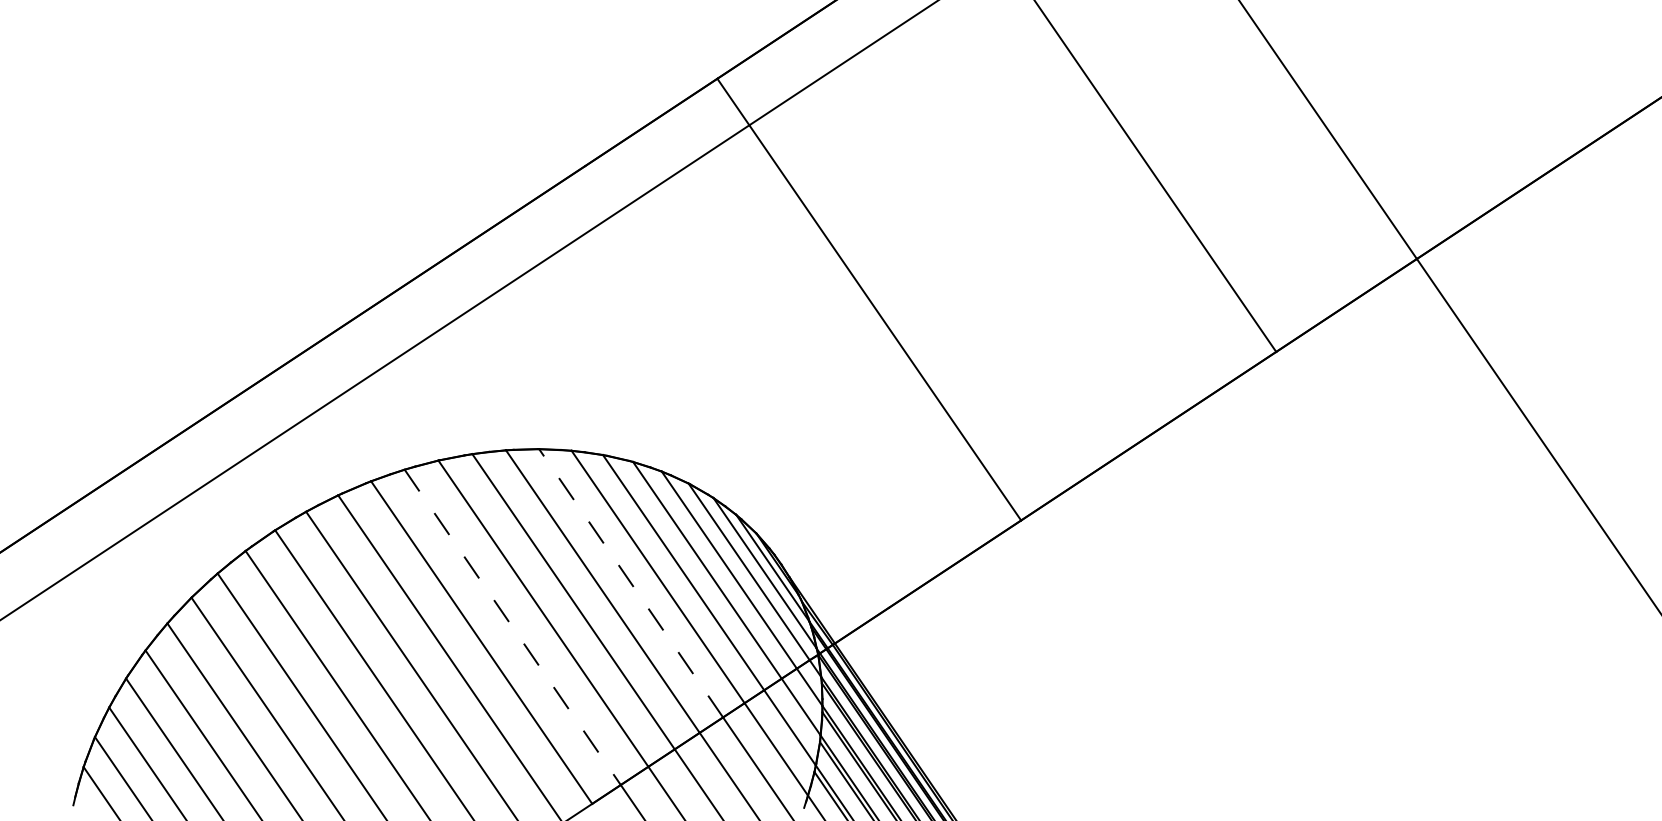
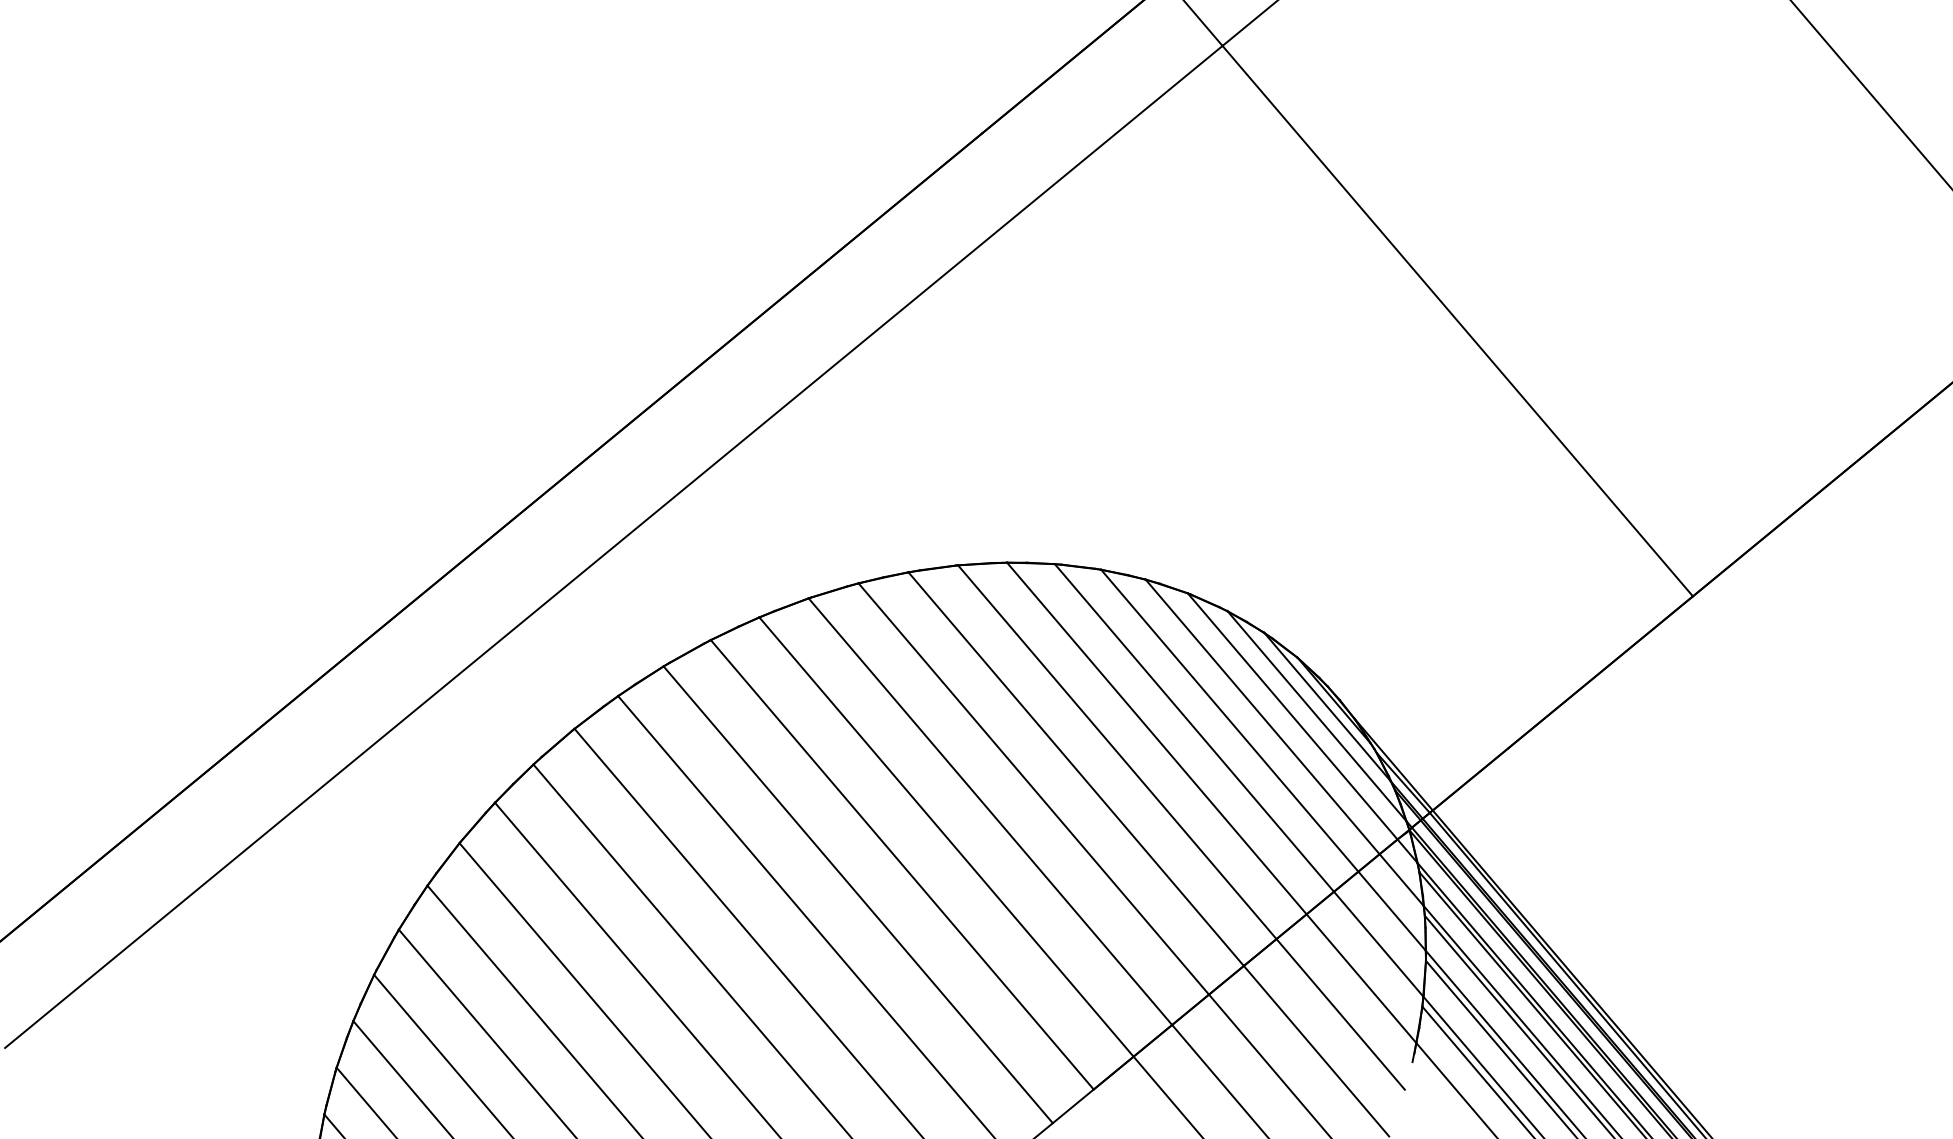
line: (631, 583) -> (1117, 752), dashed -> solid
line: (512, 627) -> (946, 837), dashed -> solid

